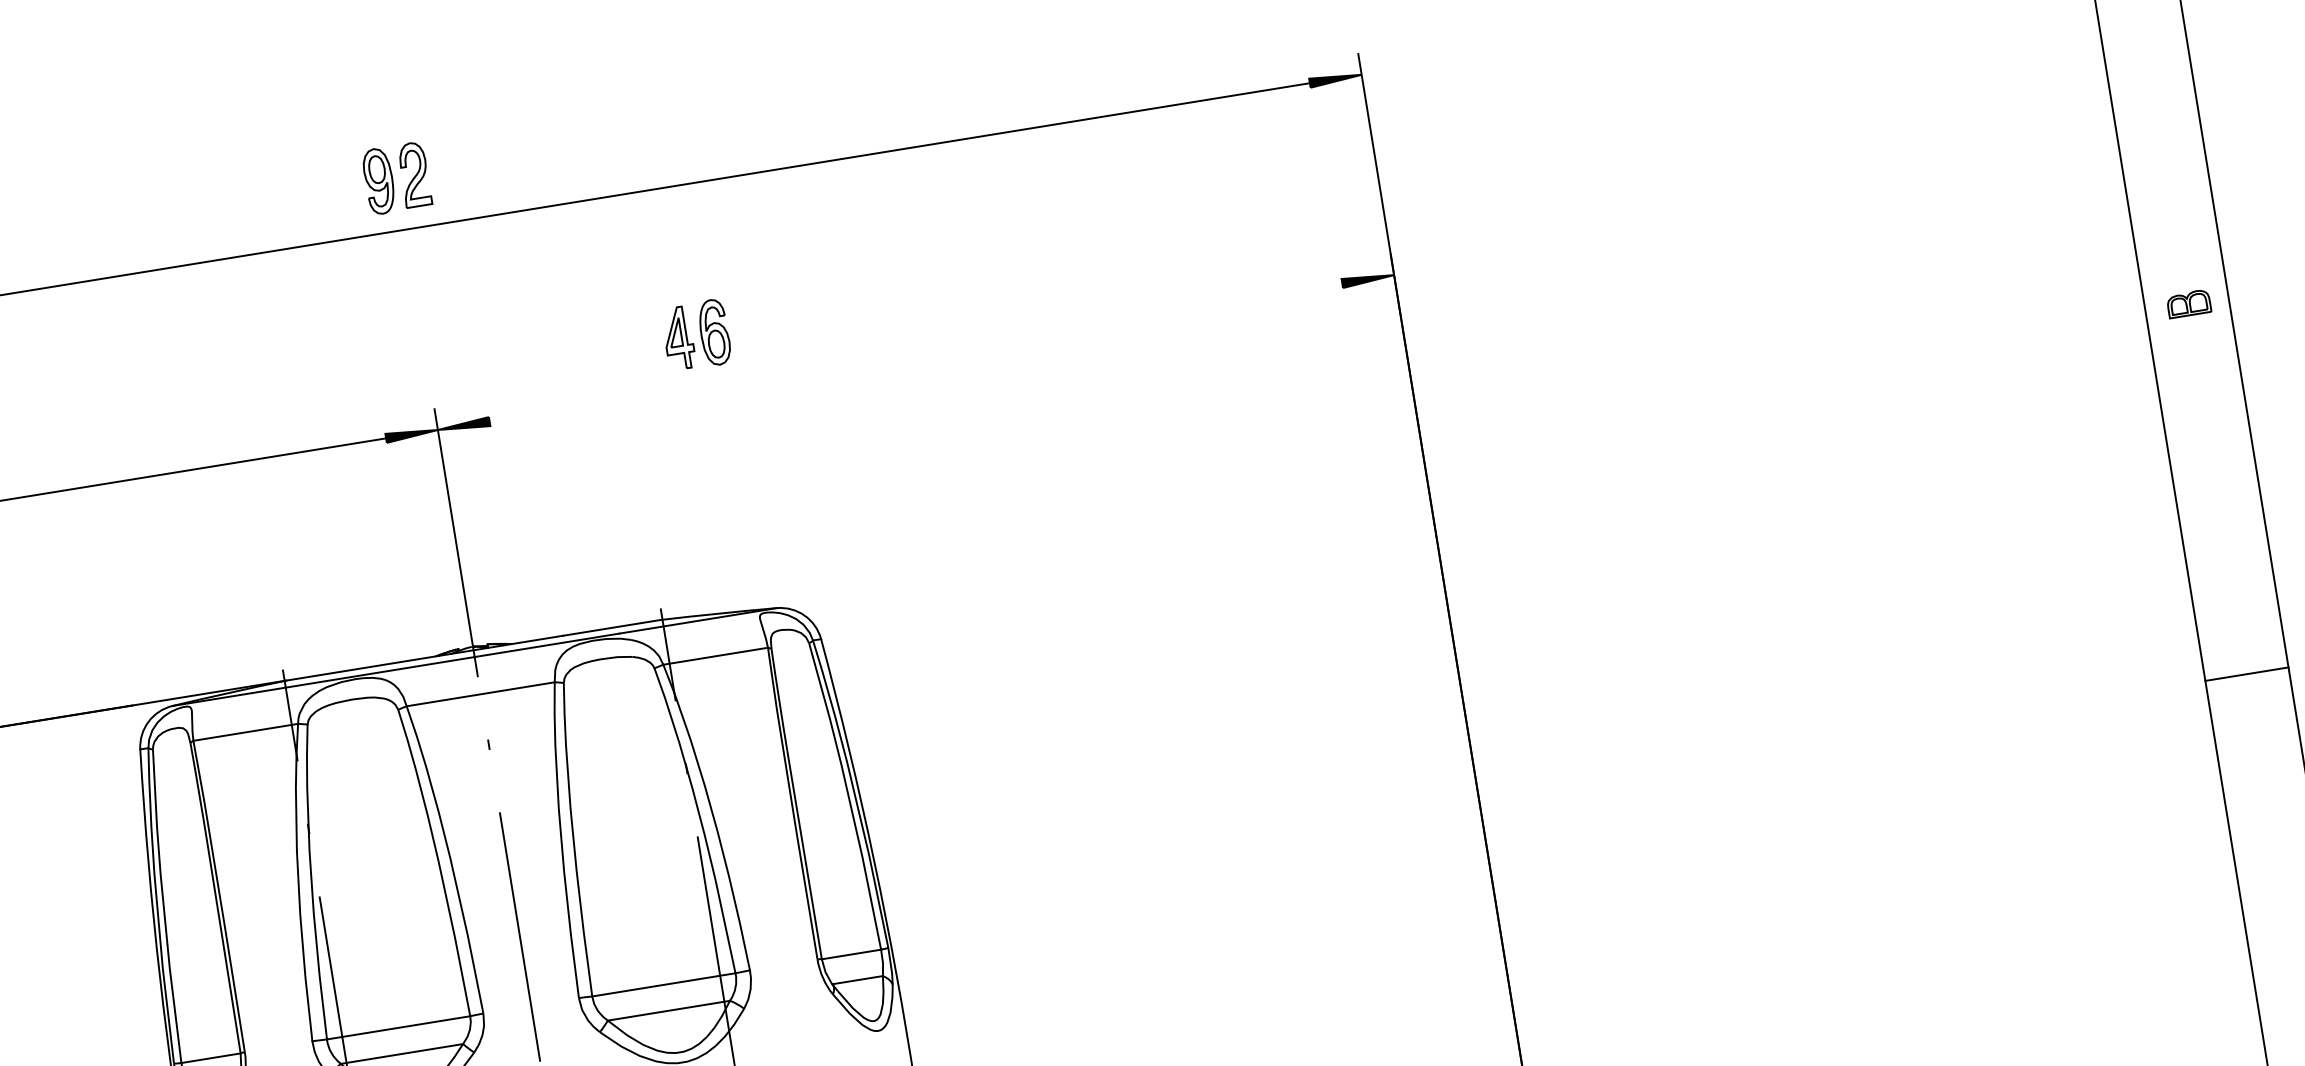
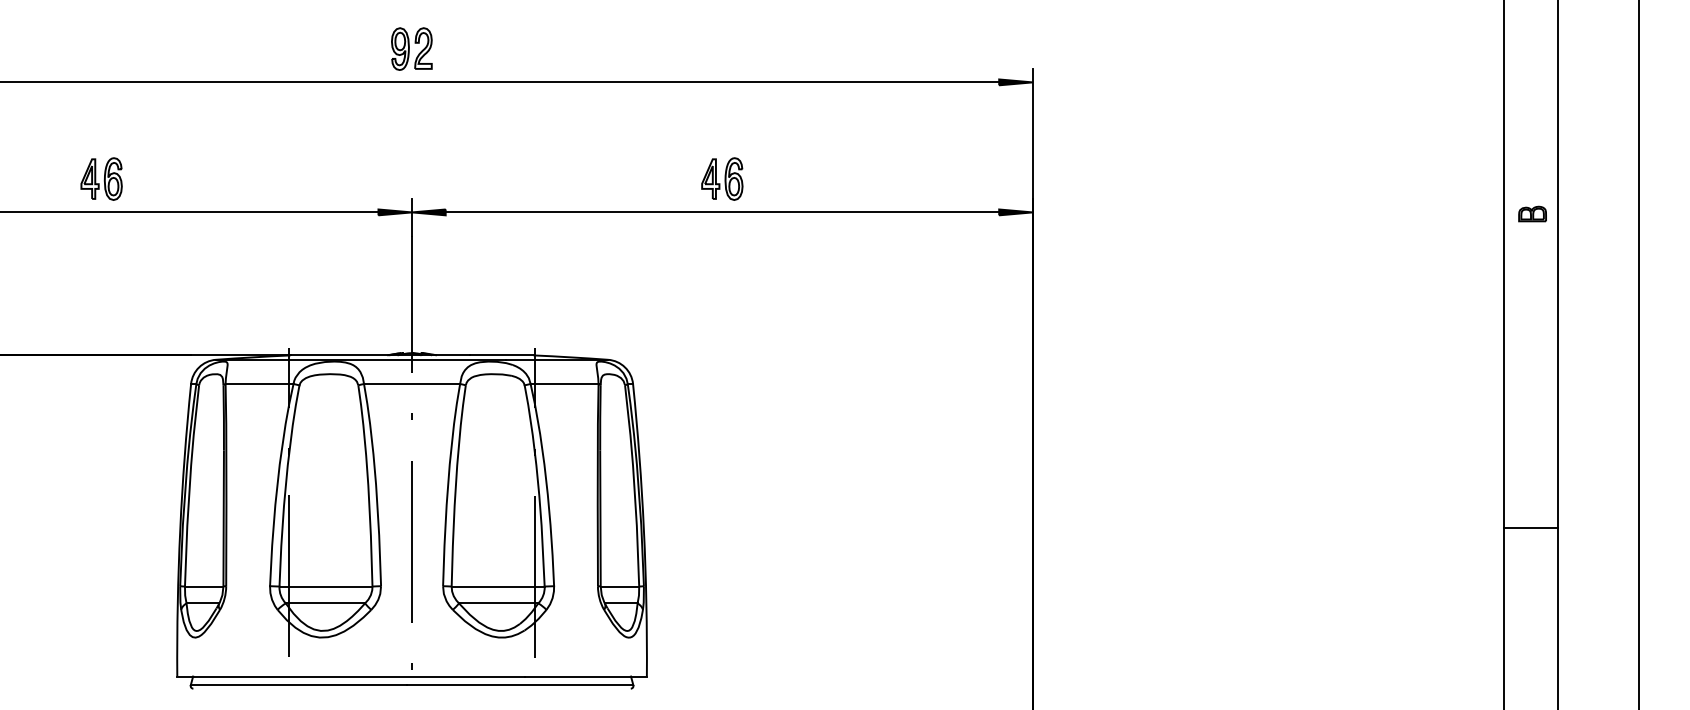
part: (2188, 303) -> (1532, 213), moved
part: (696, 334) -> (722, 178), moved
line: (916, 352) -> (722, 212), added
line: (2247, 674) -> (1531, 528), moved

